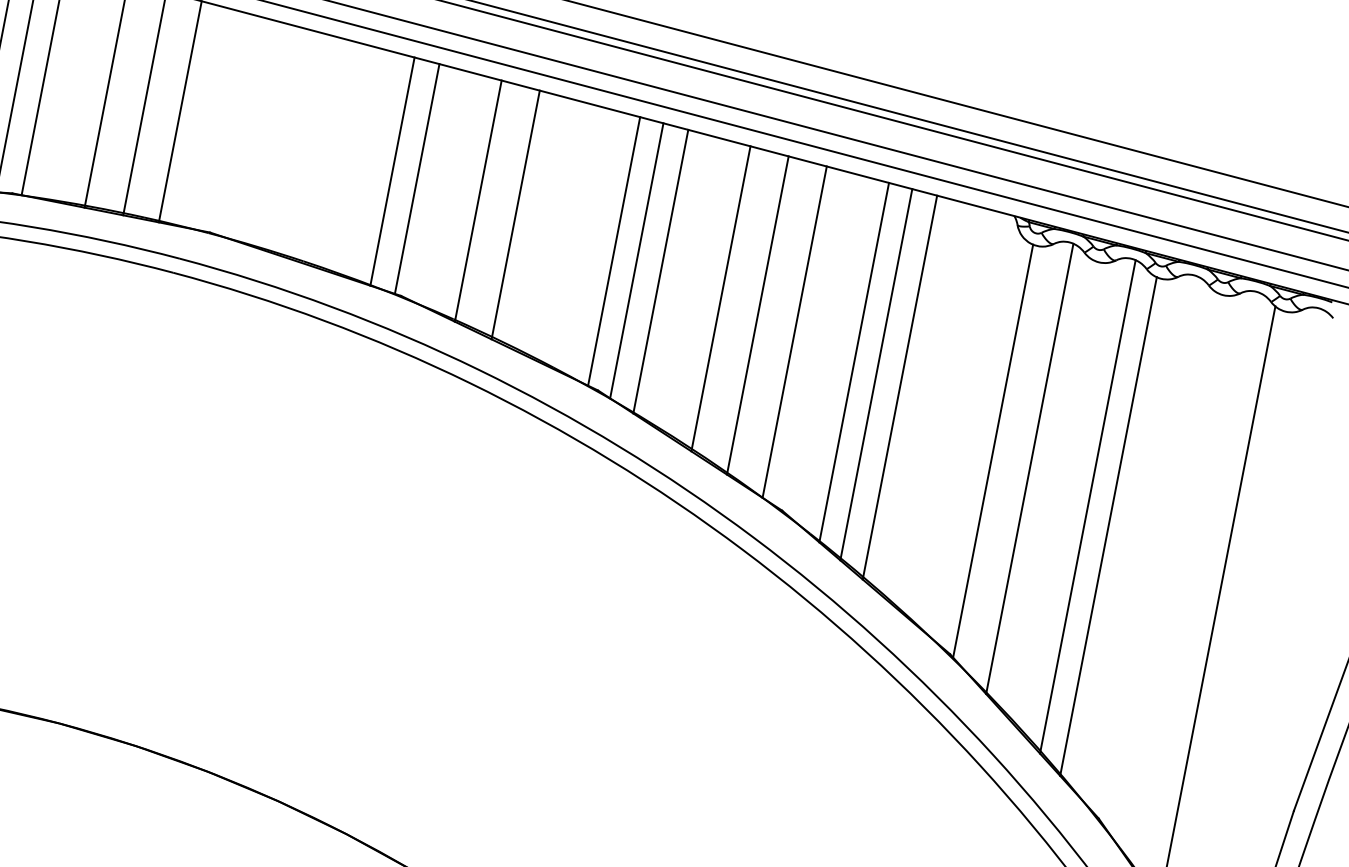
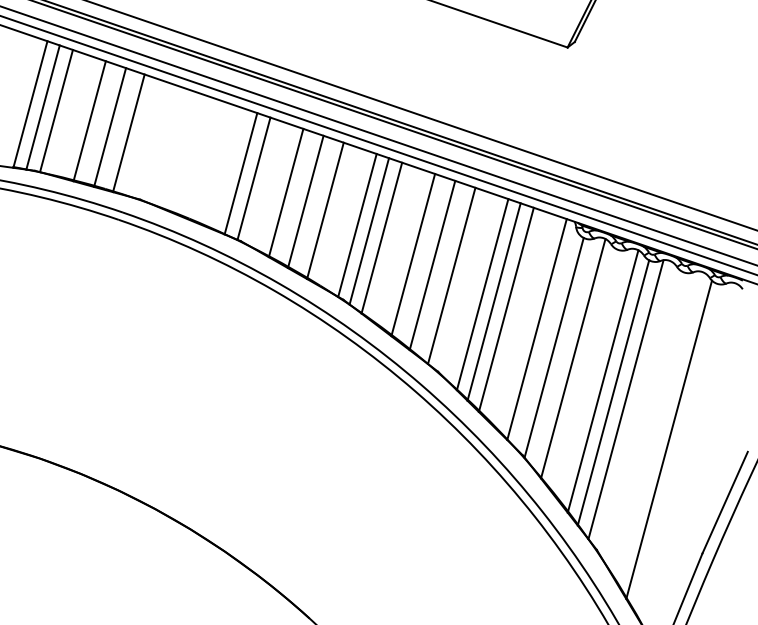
line: (553, 228) -> (325, 210), added
line: (958, 419) -> (536, 329), added
line: (1131, 537) -> (625, 399), added

